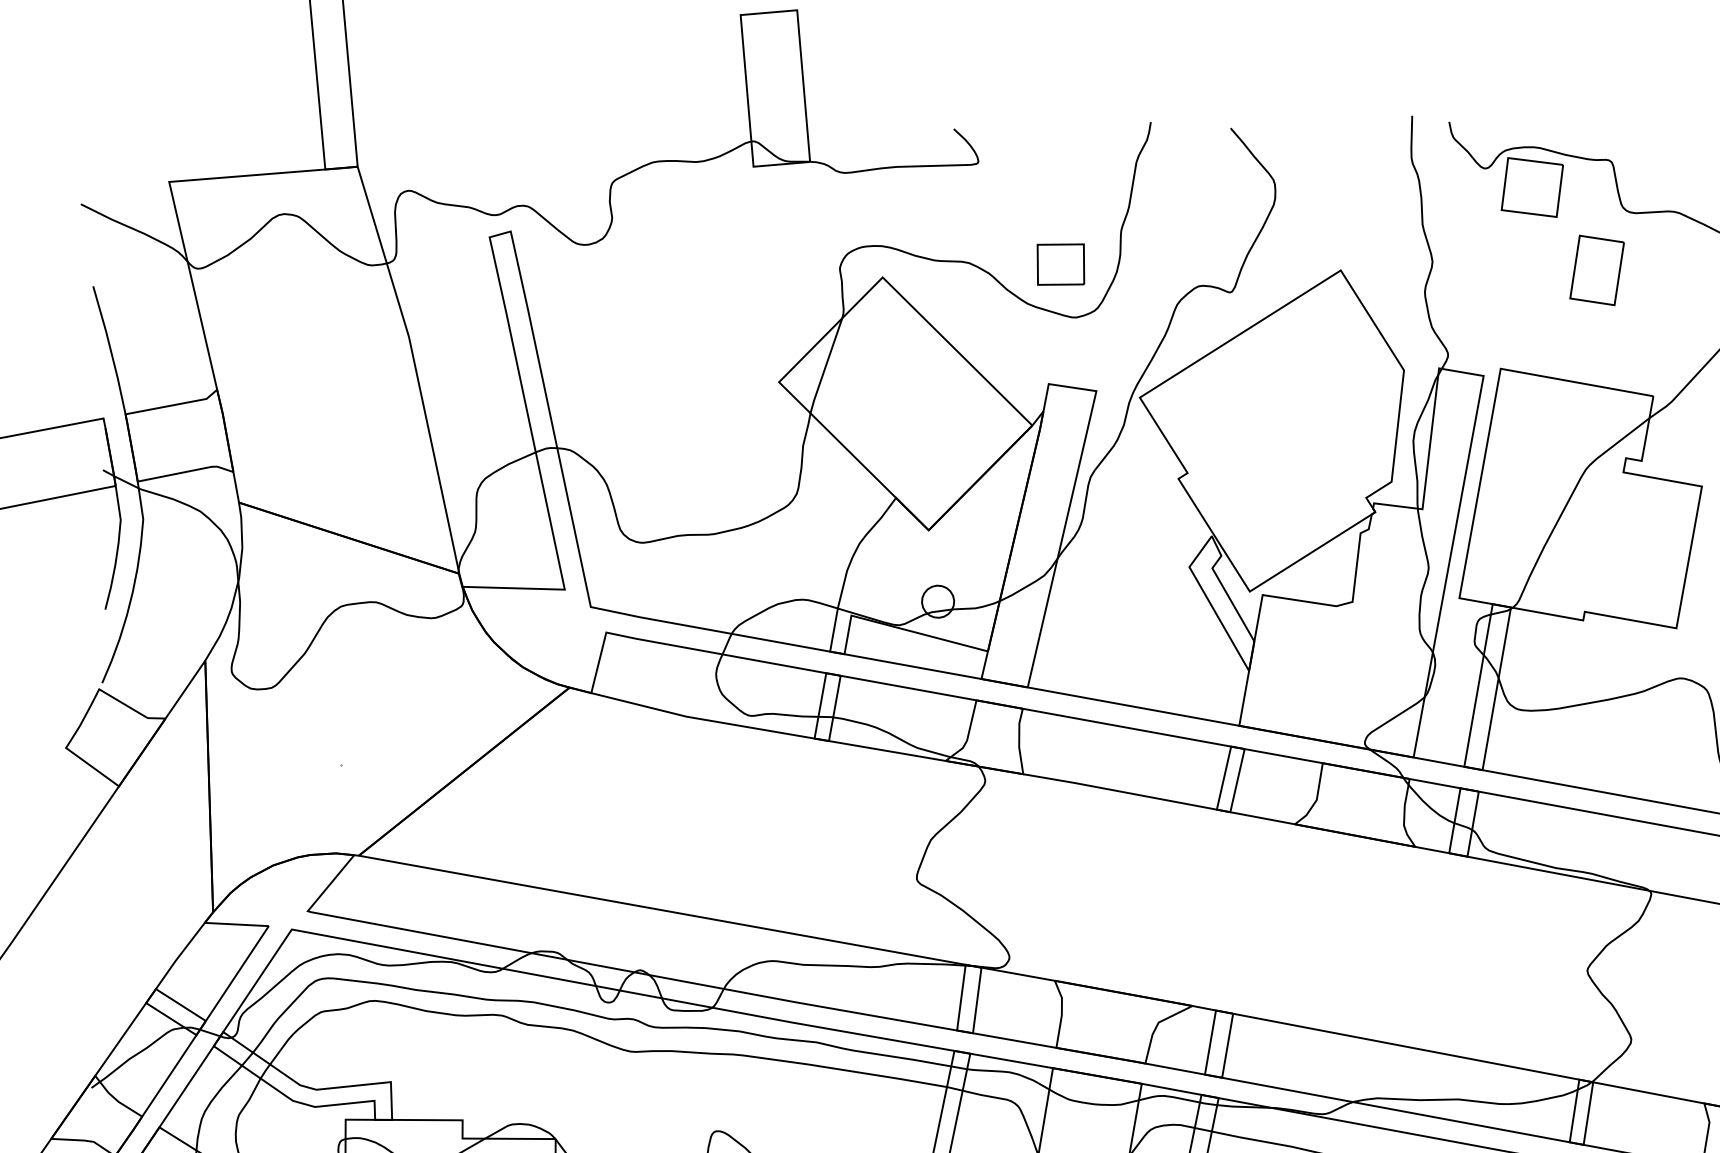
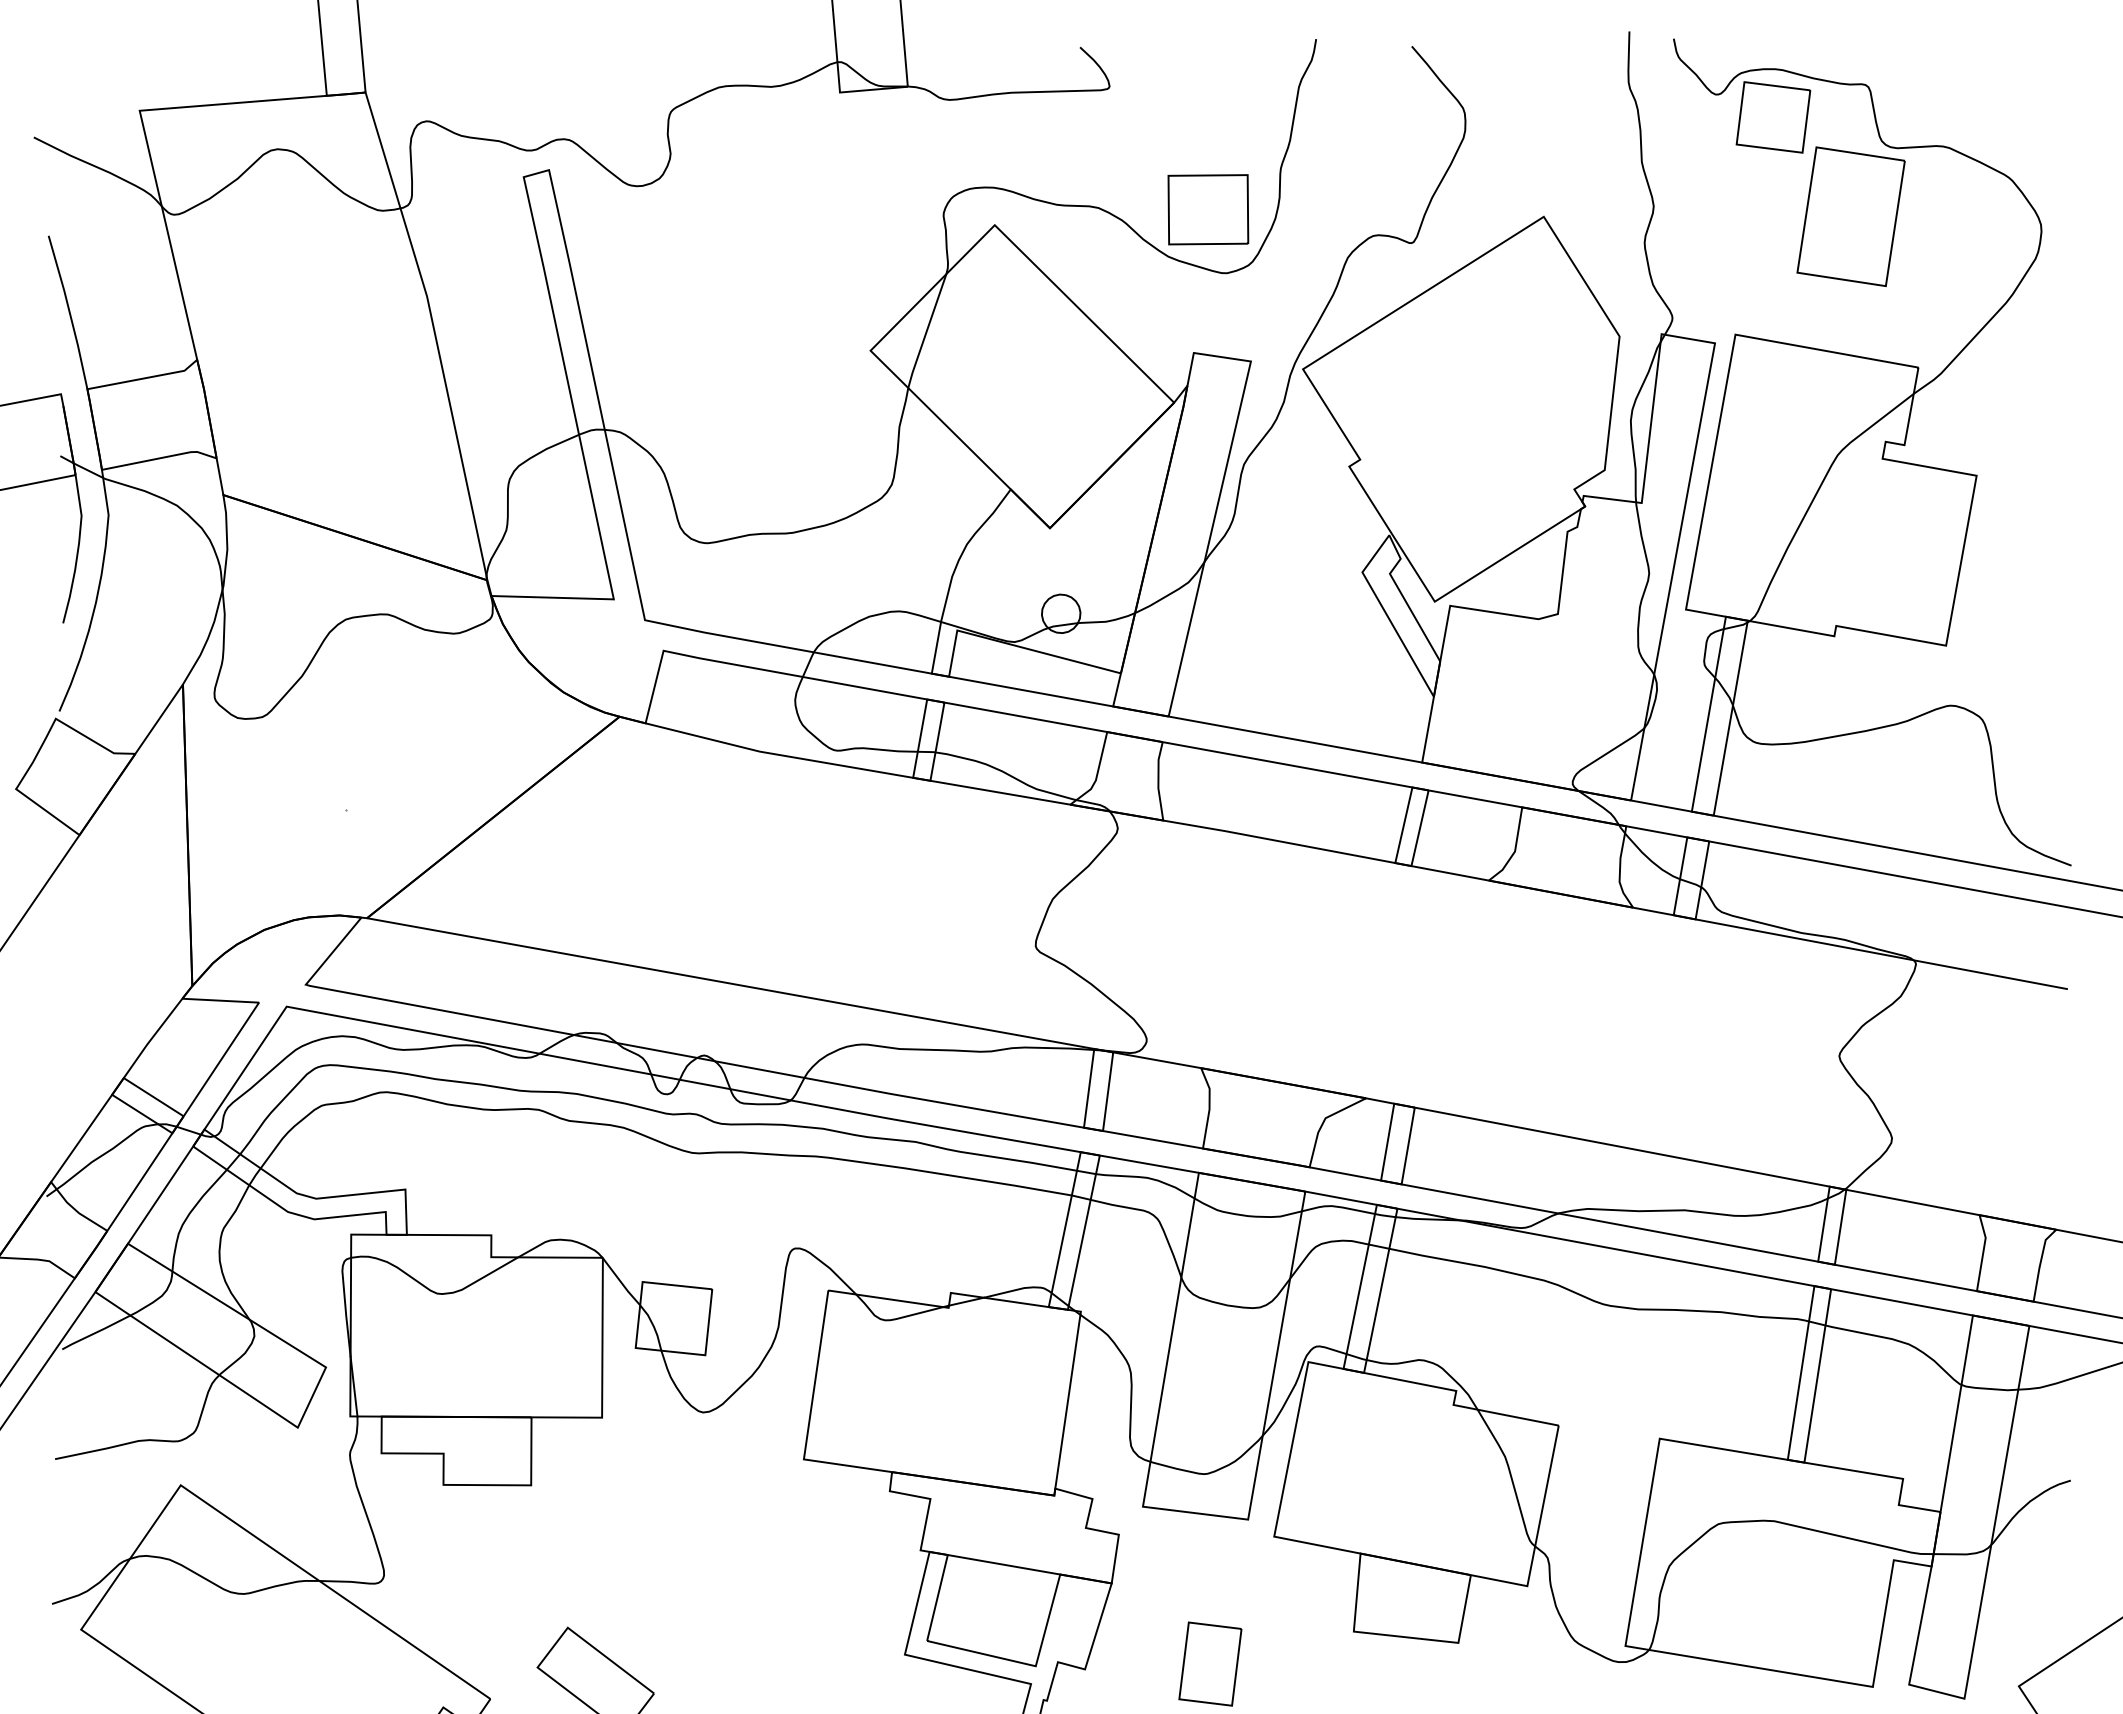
part: (1061, 264) -> (1208, 209), size x1.43
part: (1596, 270) -> (1850, 216), size x1.67

